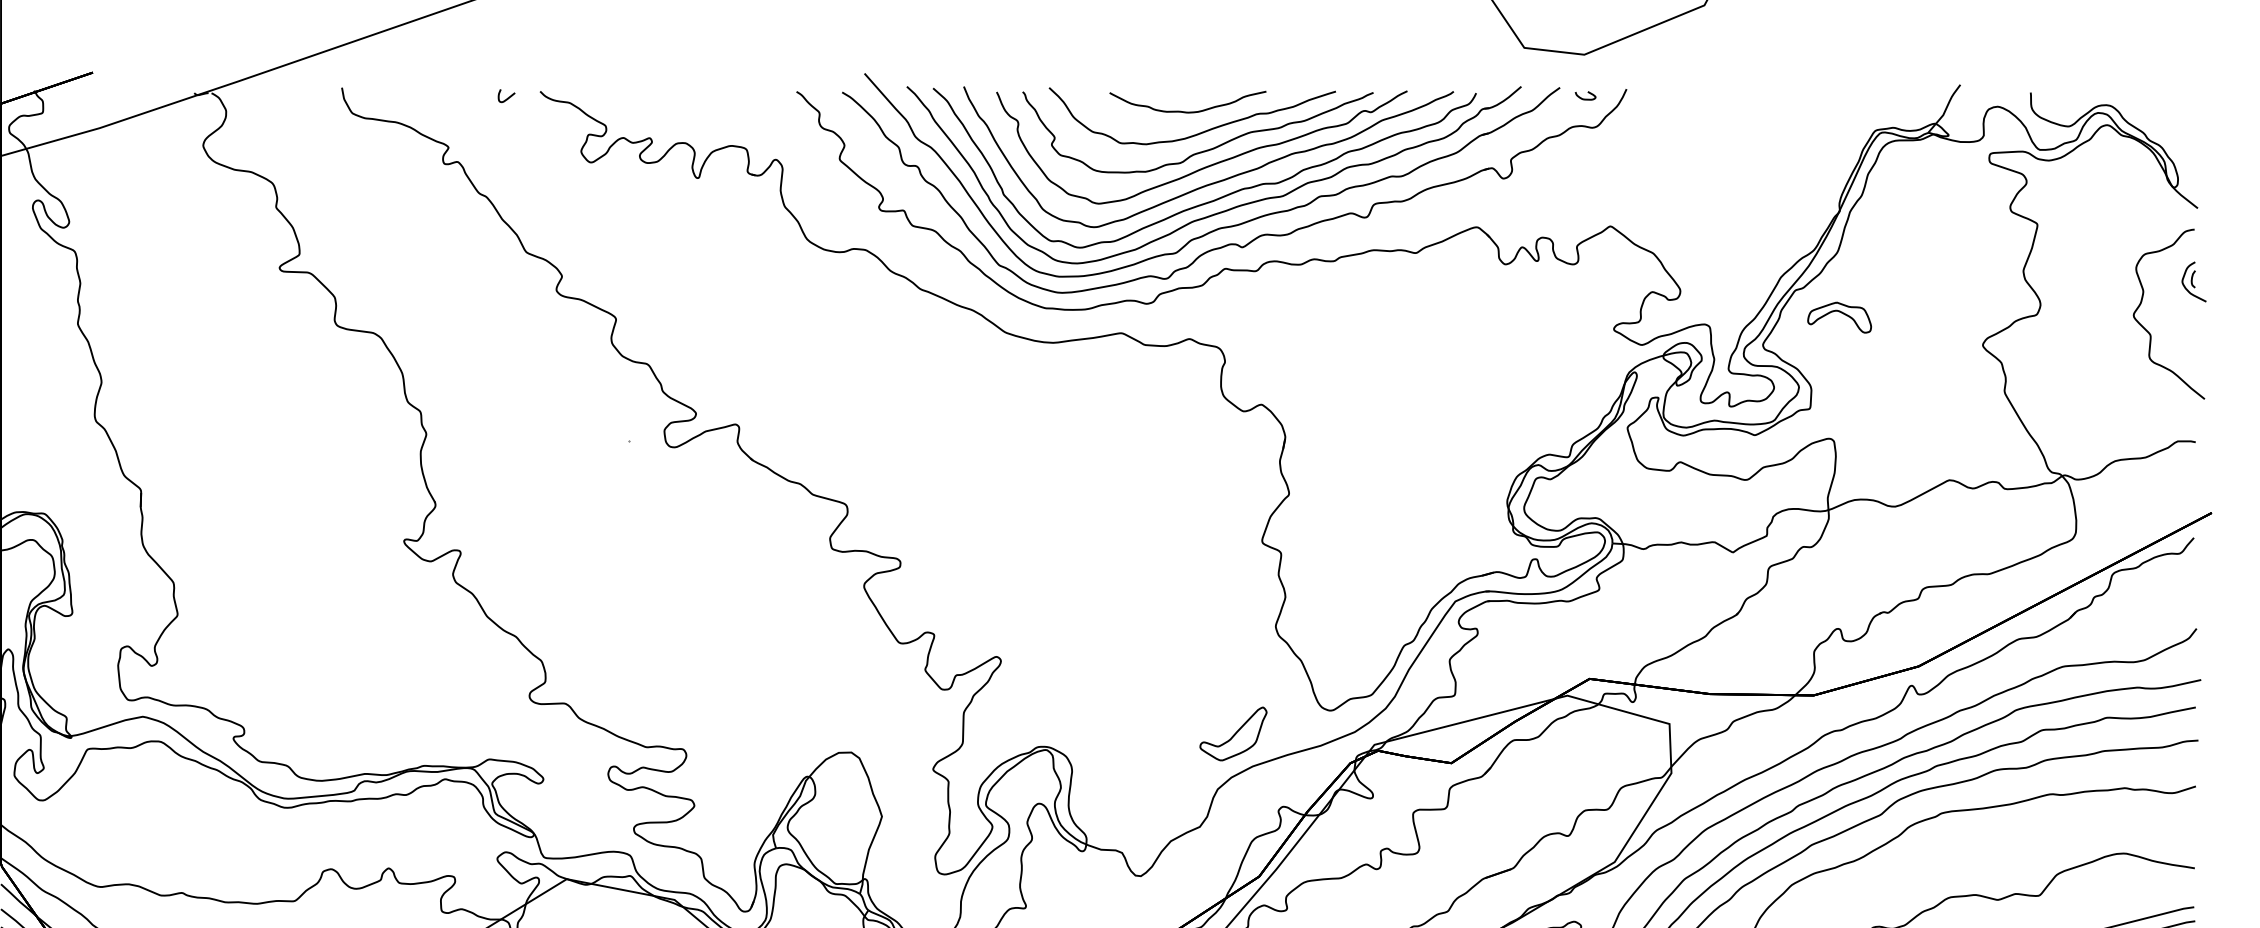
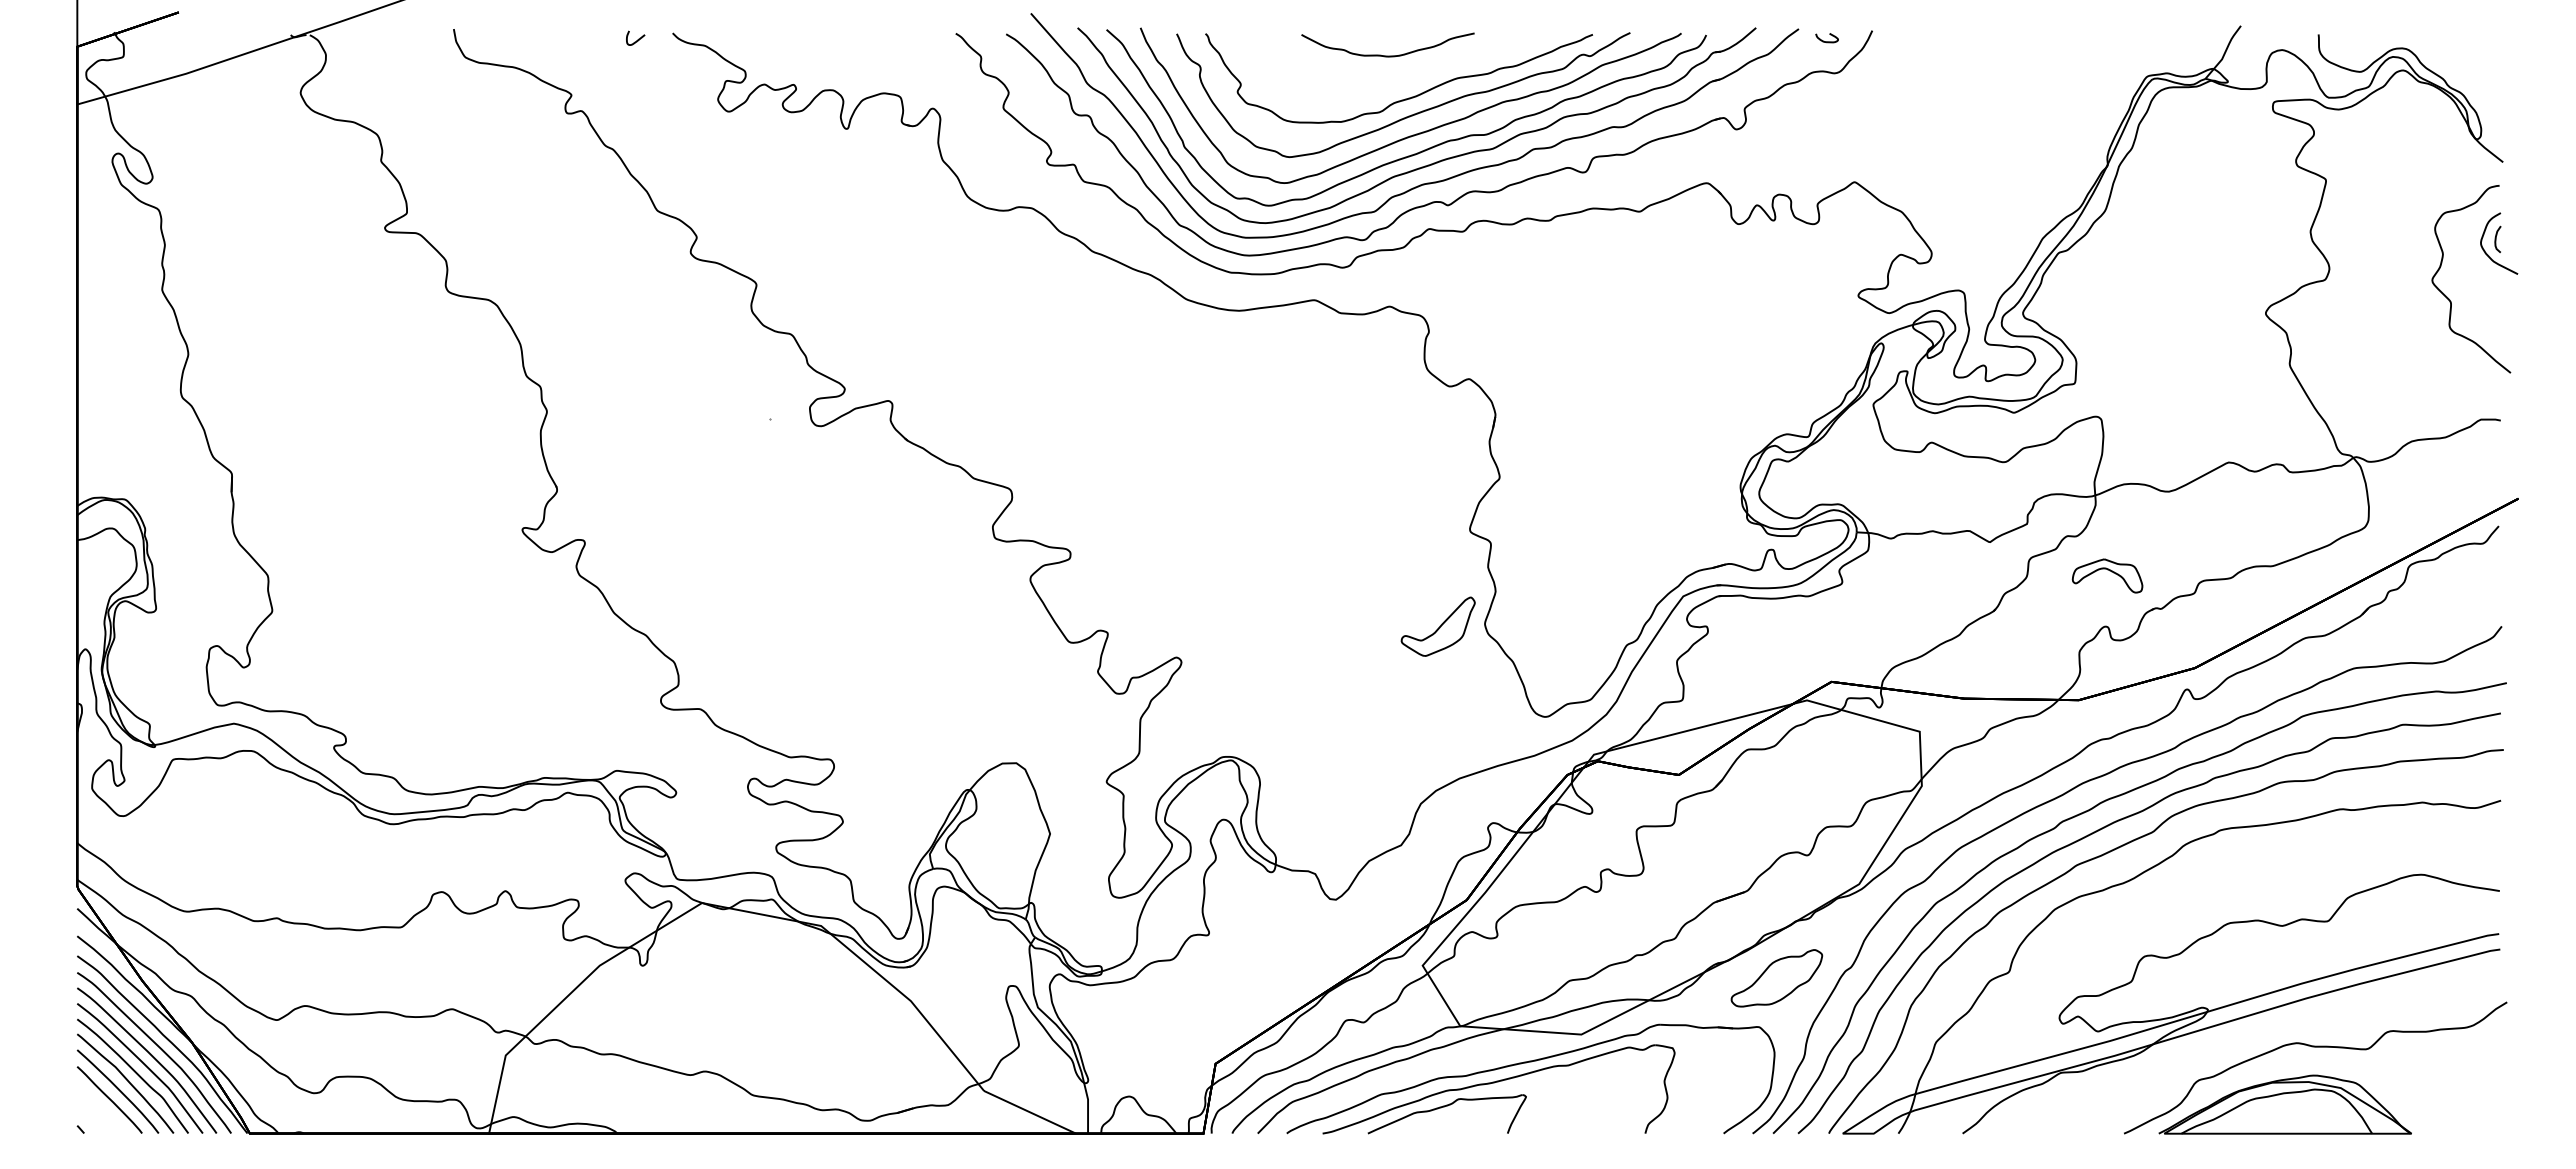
curve: (1197, 133) -> (1398, 79), removed
part: (2193, 281) -> (2498, 243), size x1.4
part: (1839, 317) -> (2107, 575), moved
part: (1232, 733) -> (1437, 626), moved

